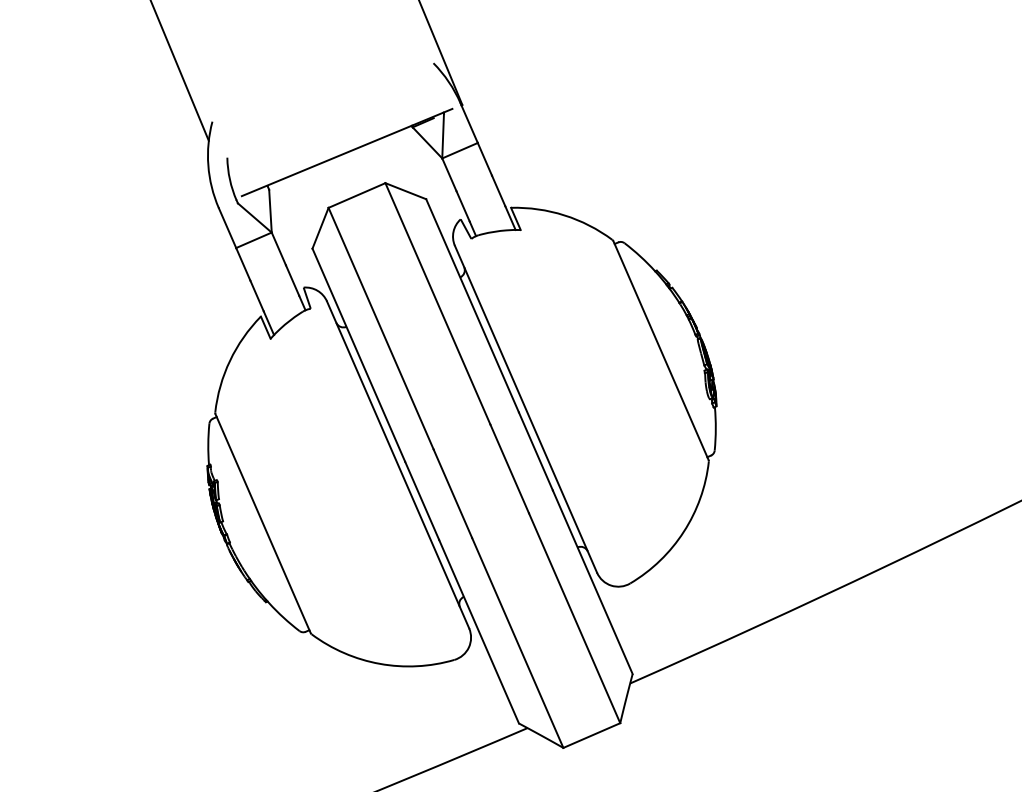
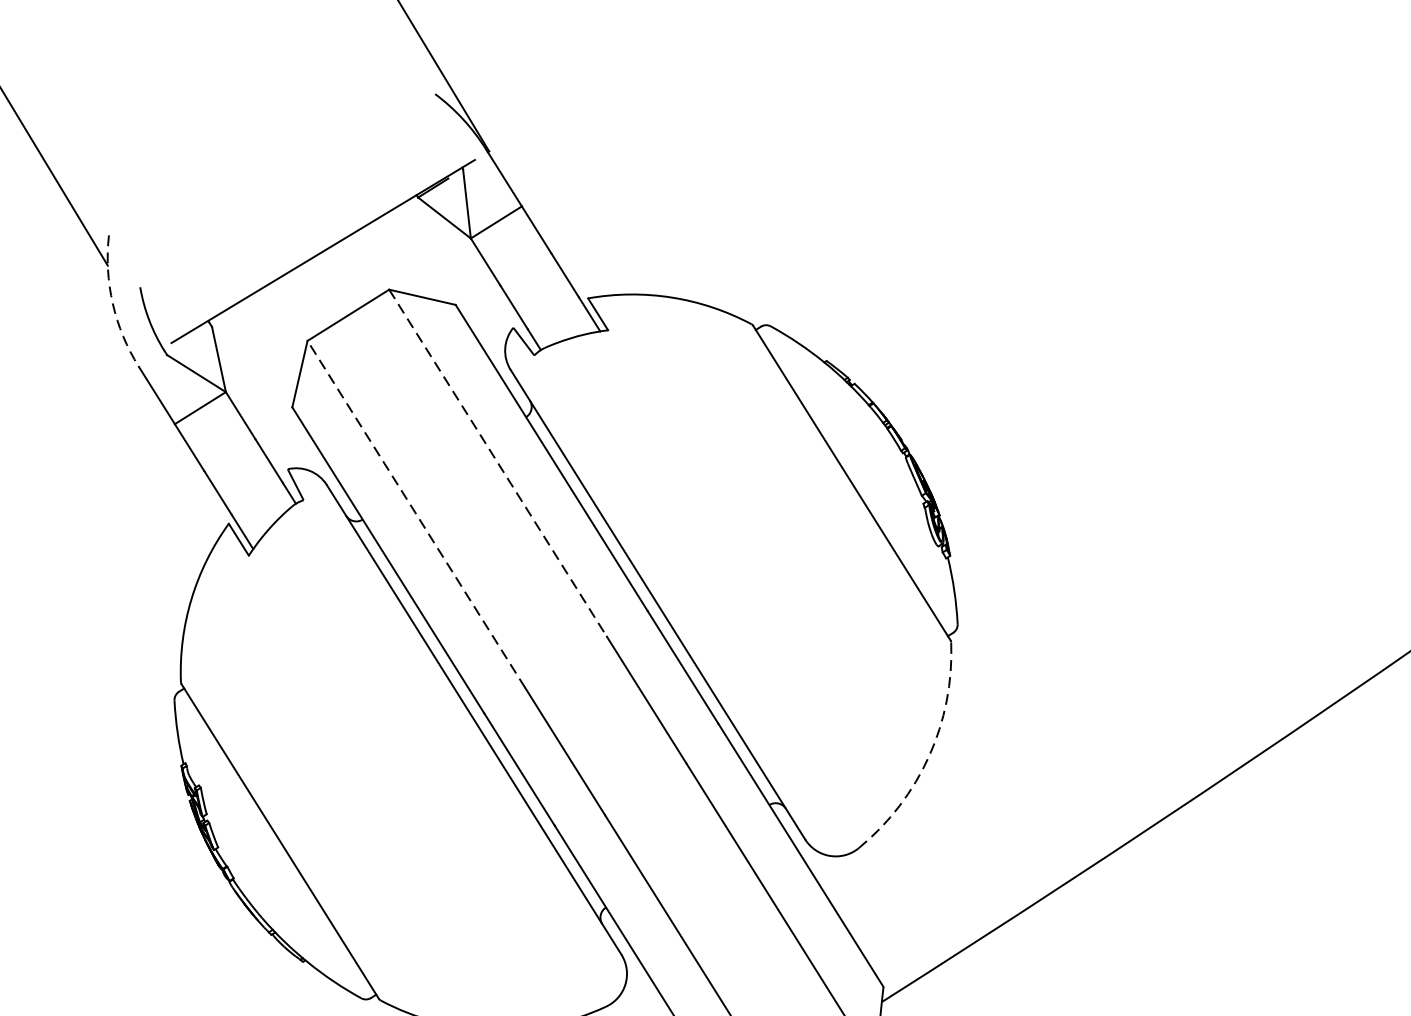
arc: (208, 165) -> (113, 303), solid -> dashed
line: (437, 303) -> (497, 462), solid -> dashed
line: (381, 328) -> (416, 514), solid -> dashed
arc: (683, 531) -> (928, 755), solid -> dashed

